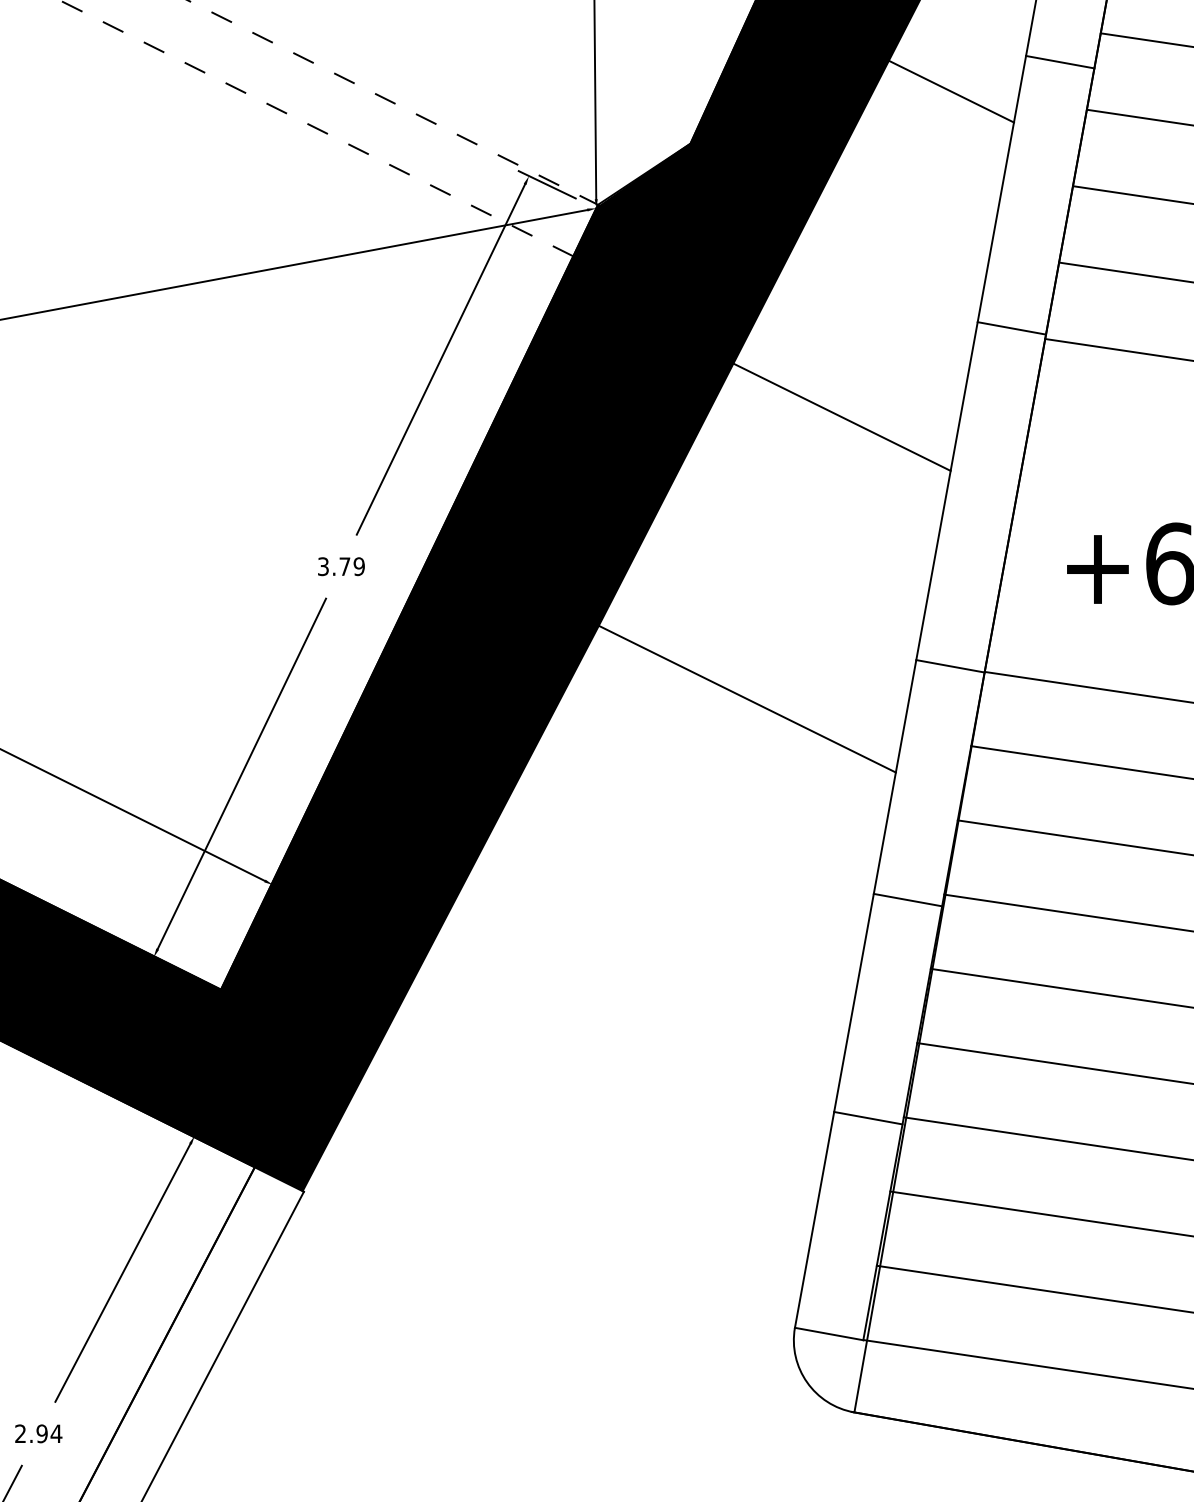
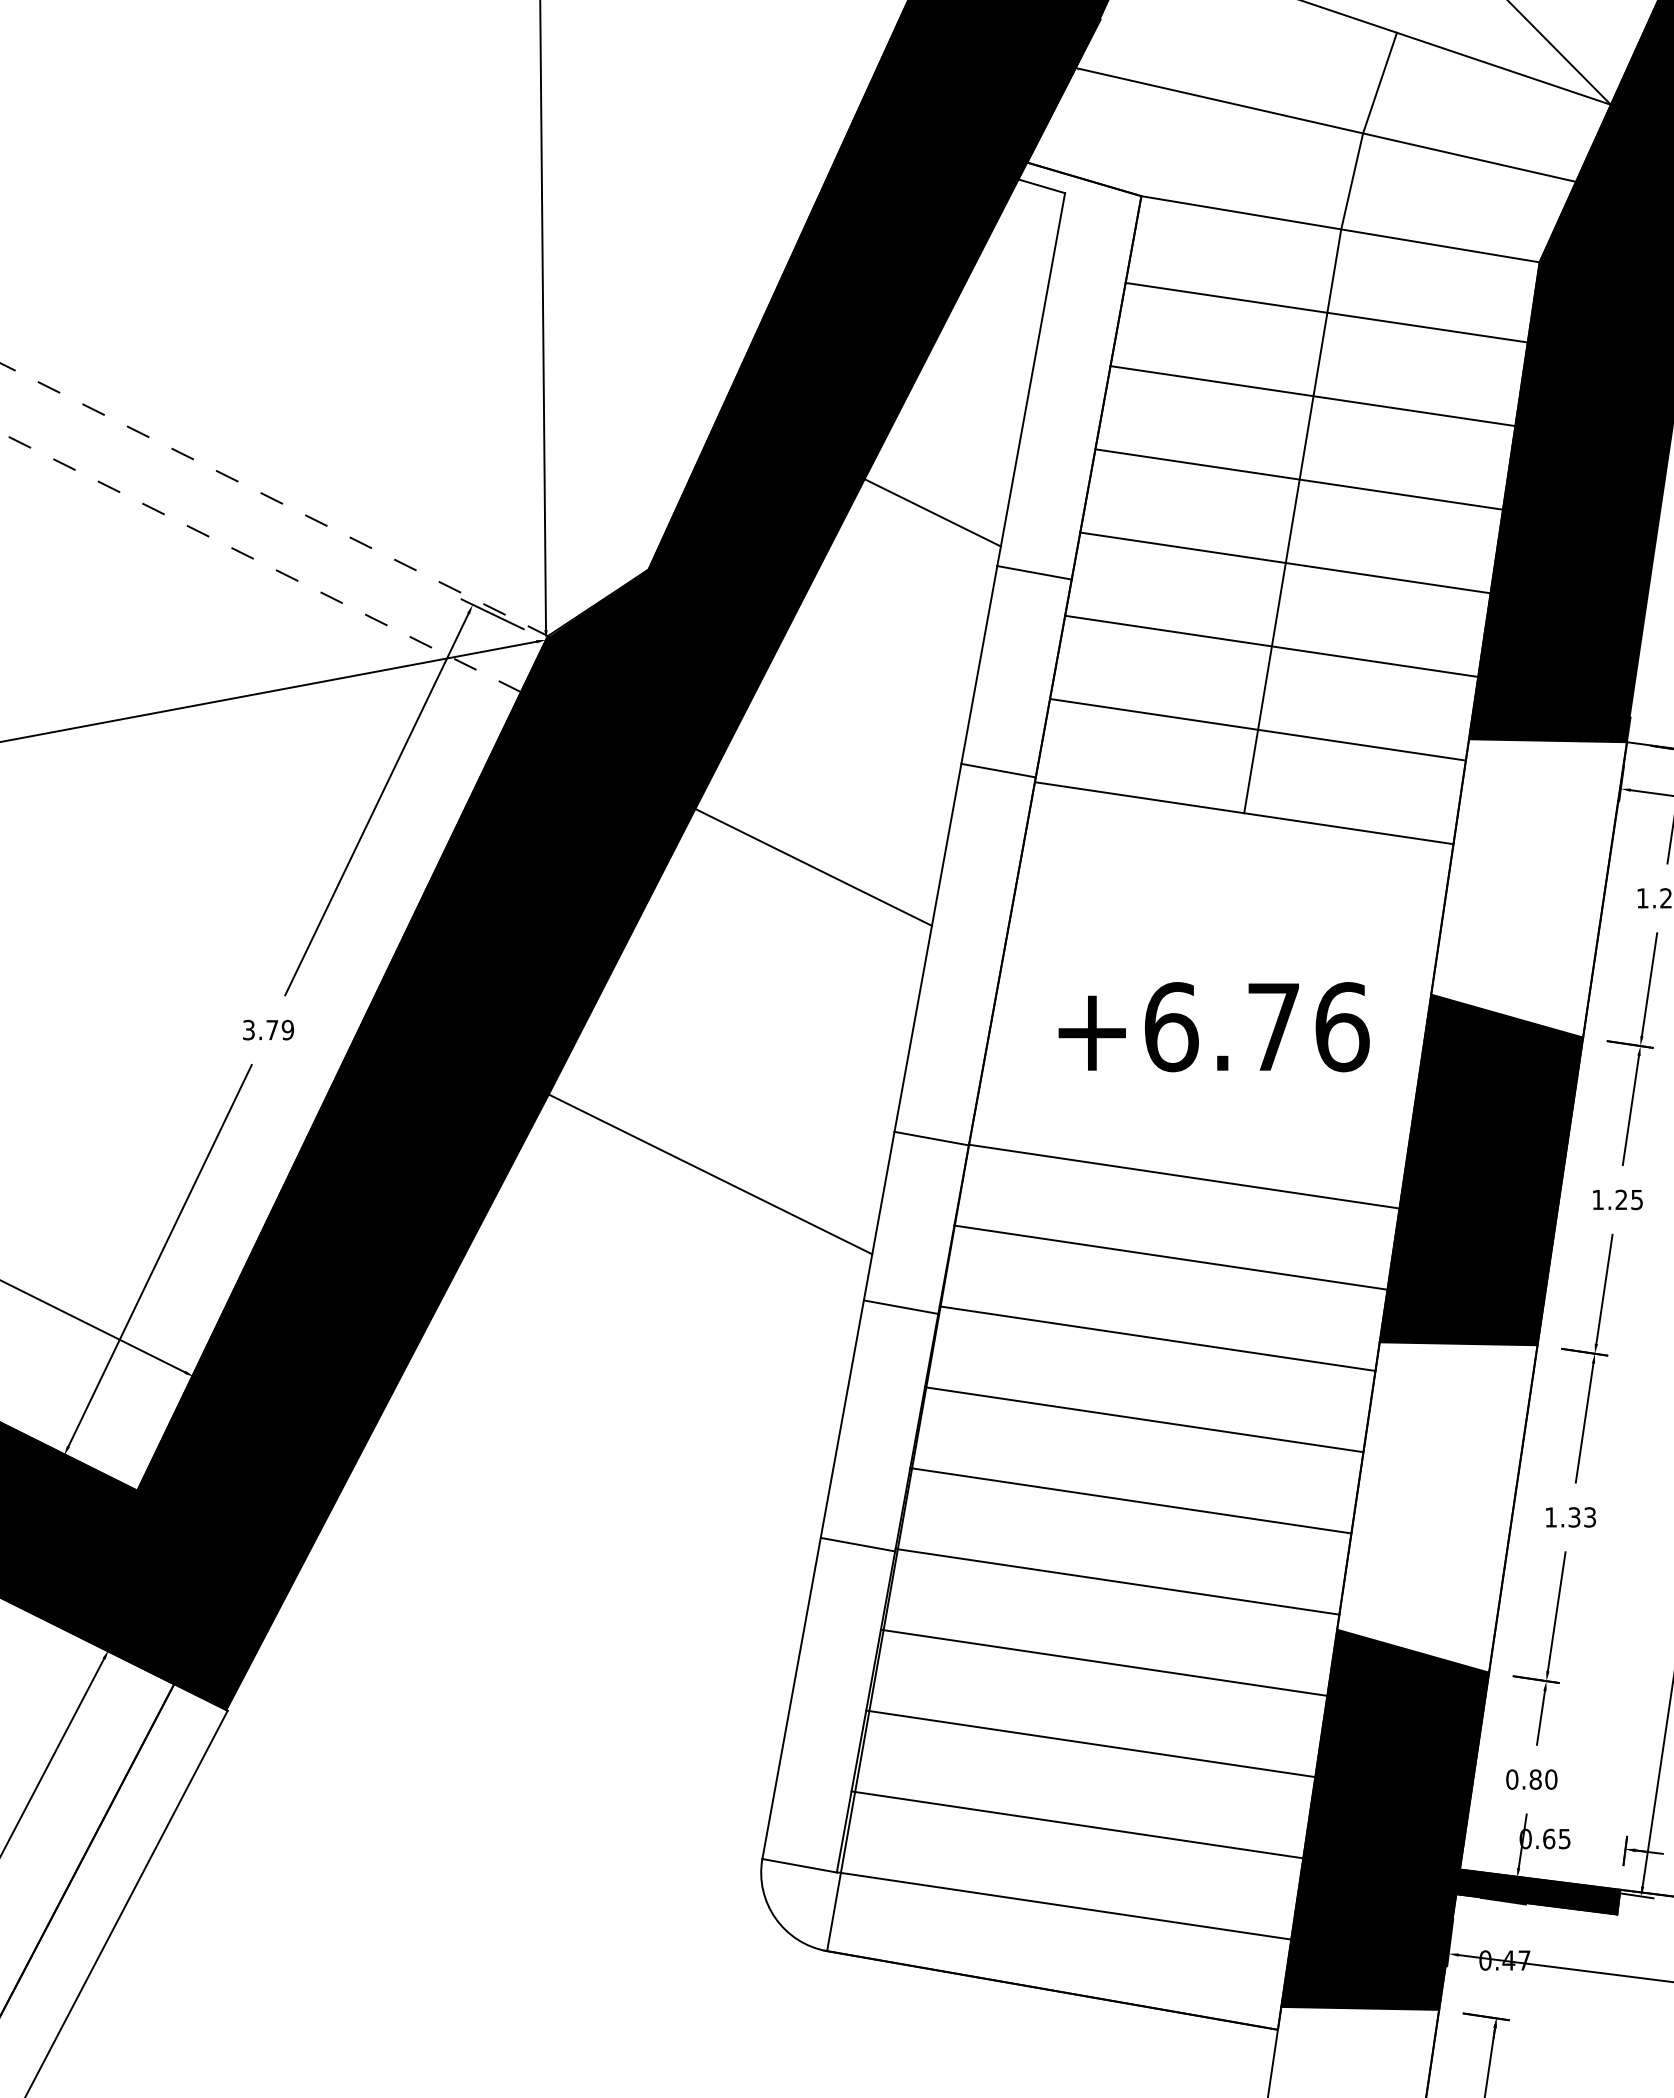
line: (1060, 61) -> (1034, 572), moved
line: (908, 900) -> (901, 1307), moved
line: (868, 1117) -> (858, 1544), moved

